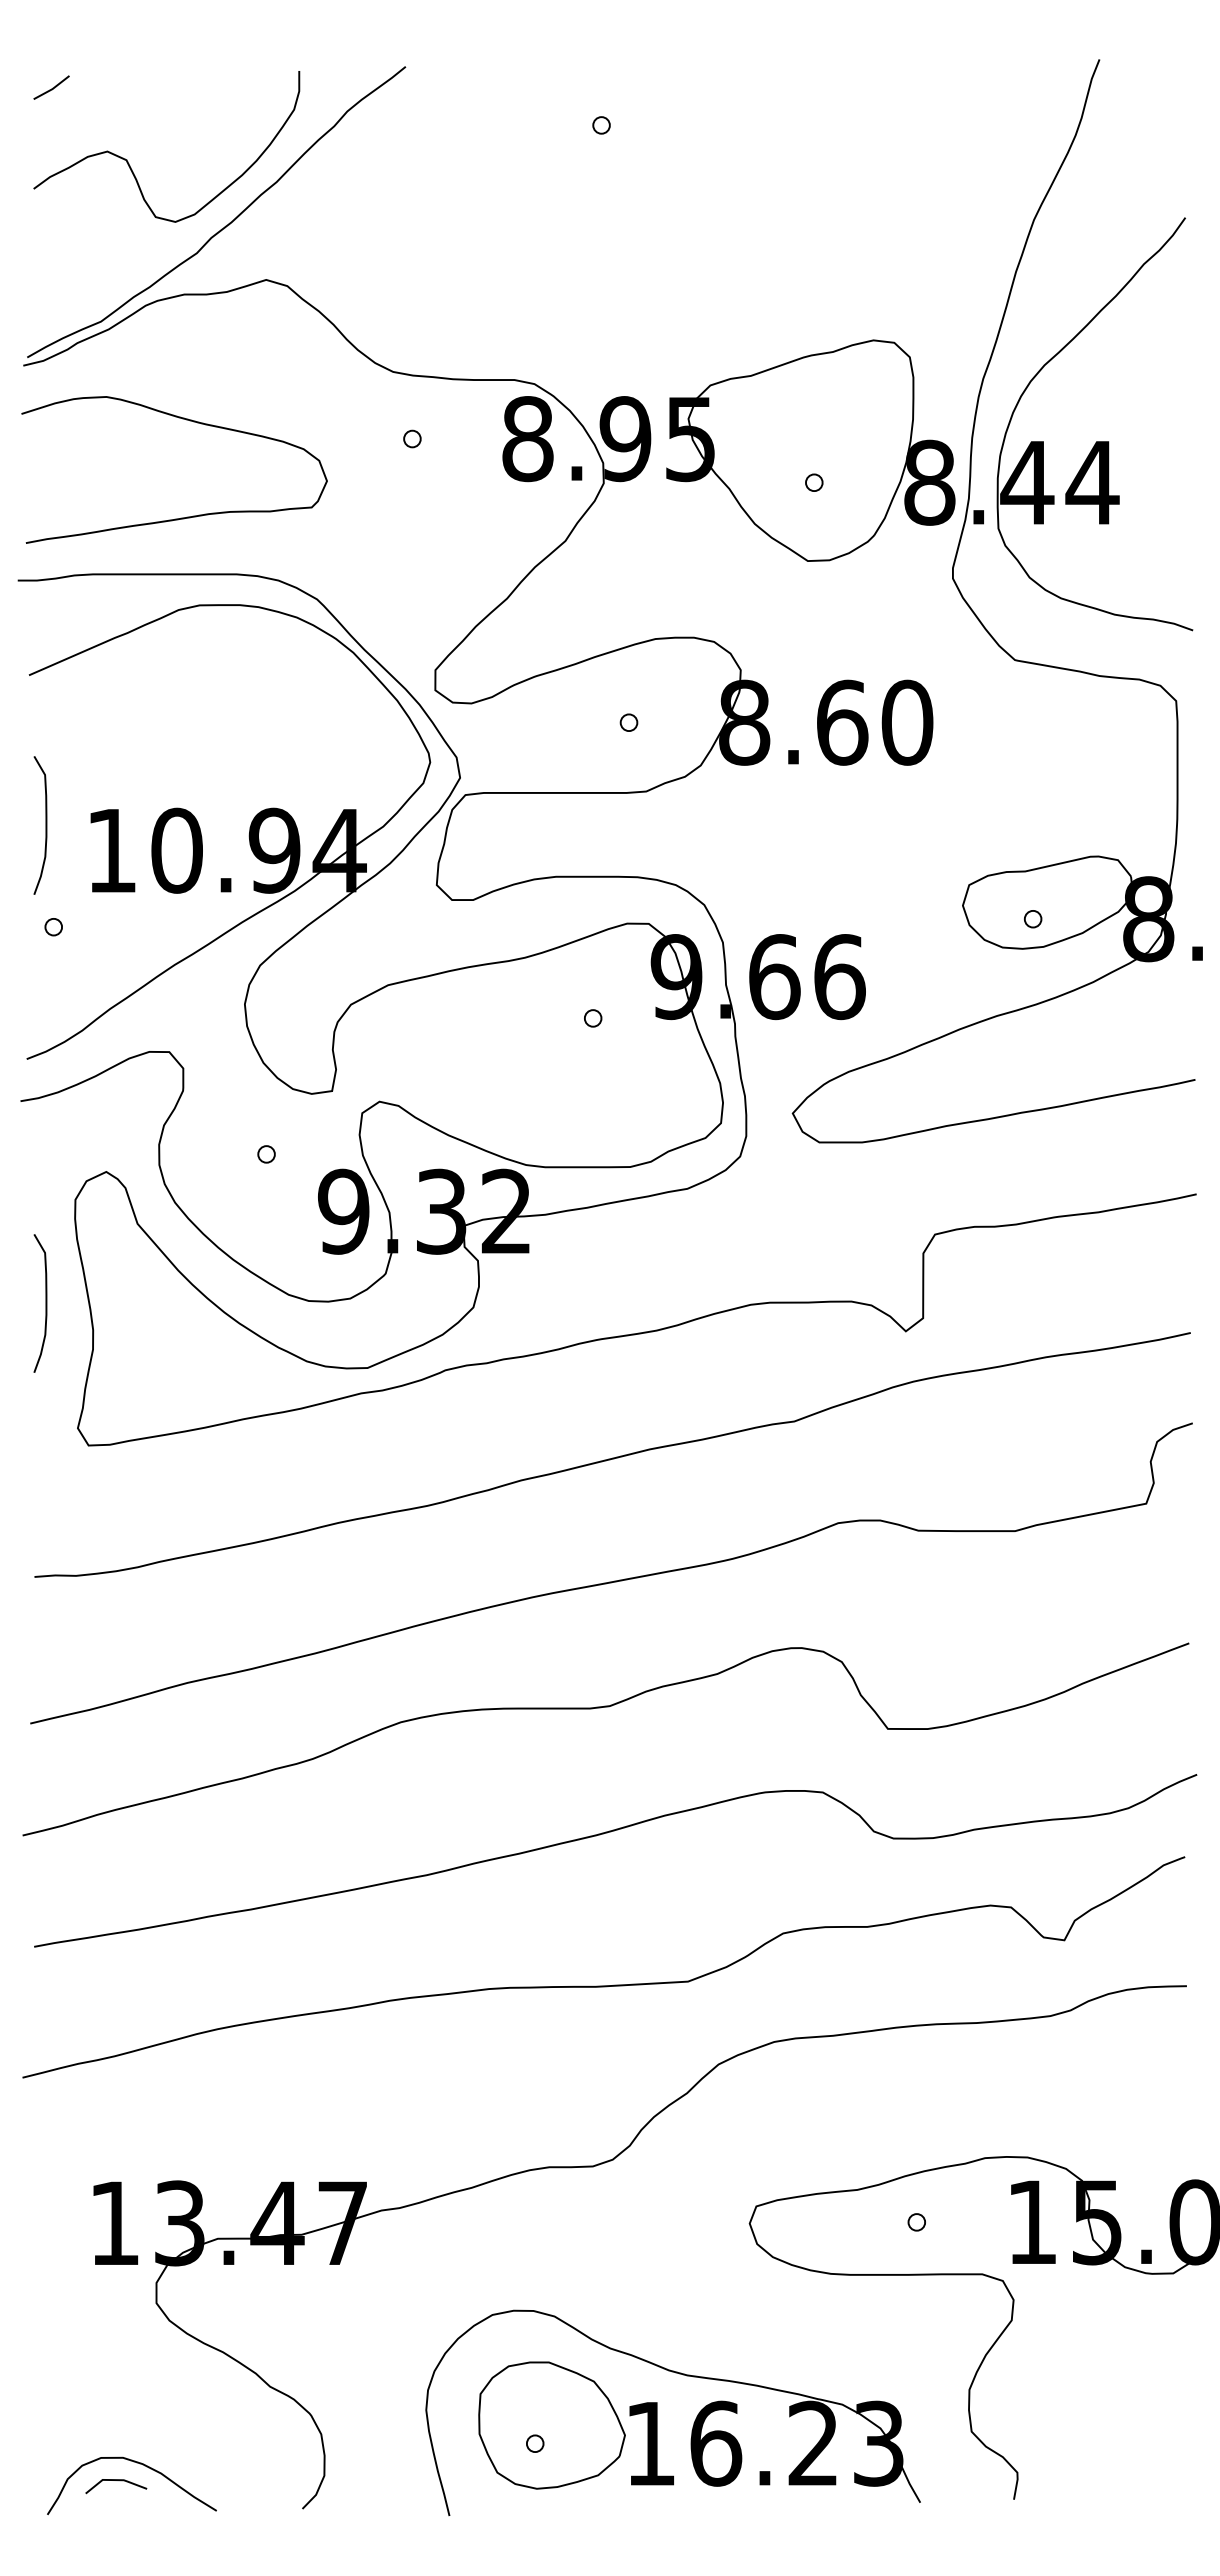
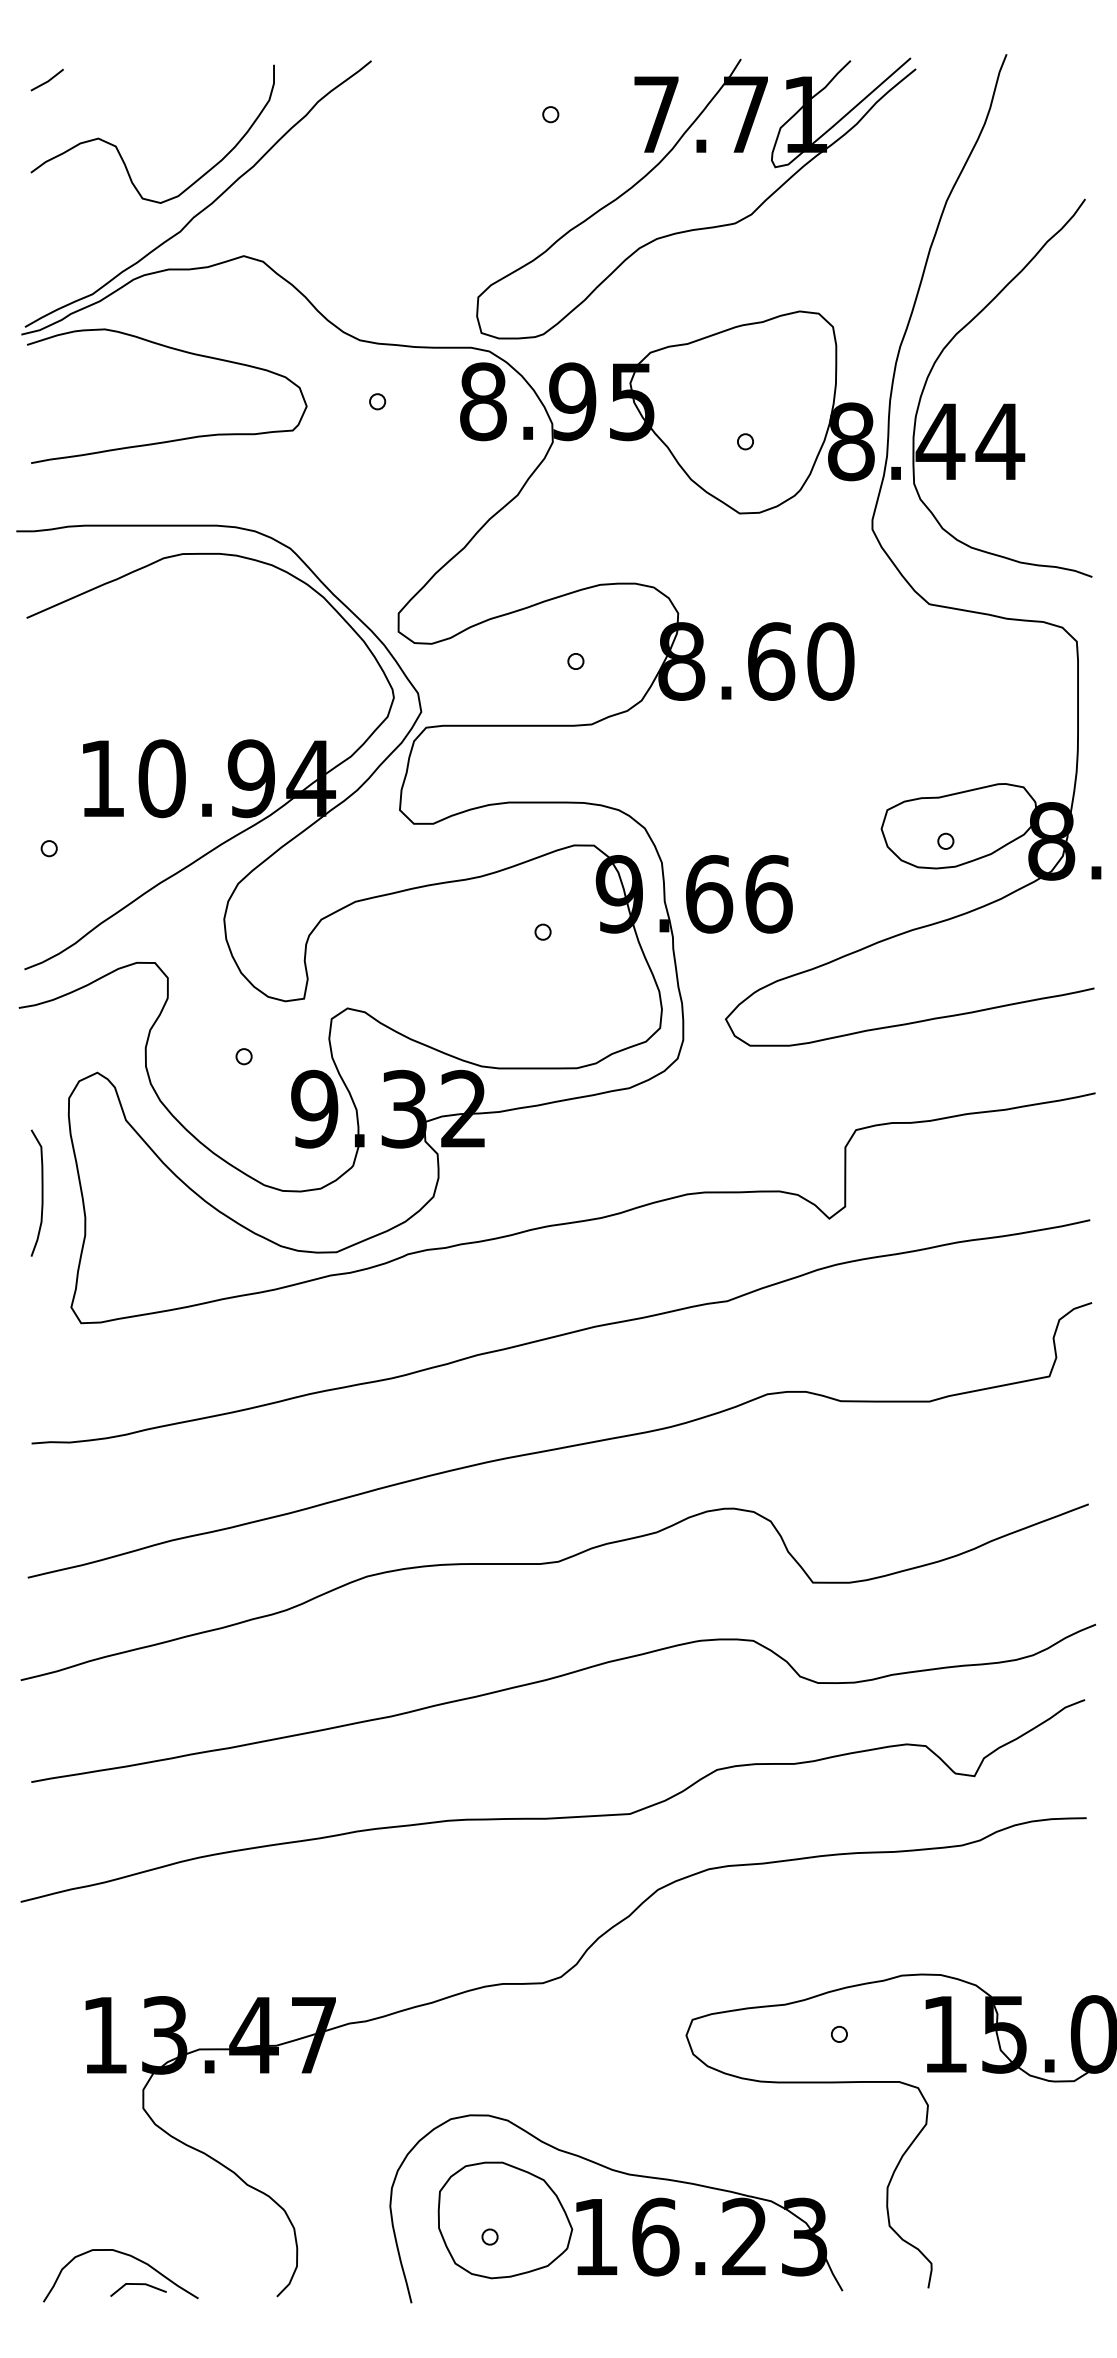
part: (761, 249) -> (697, 228), added
curve: (181, 517) -> (173, 439), moved
curve: (45, 825) -> (41, 755), removed
line: (119, 2481) -> (141, 2285), moved

